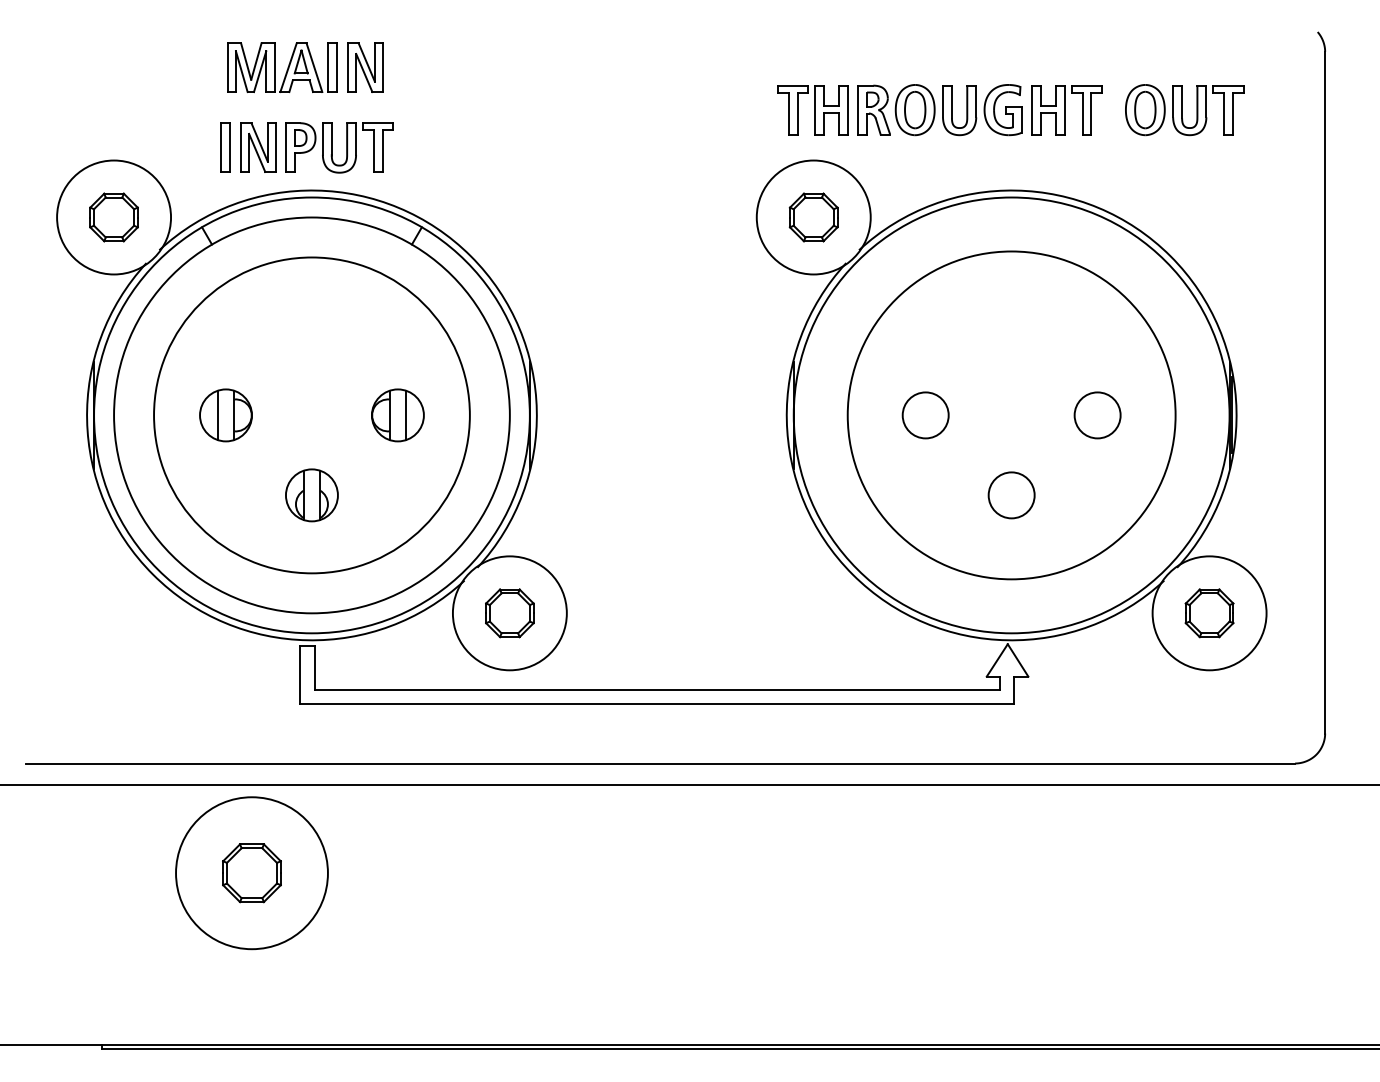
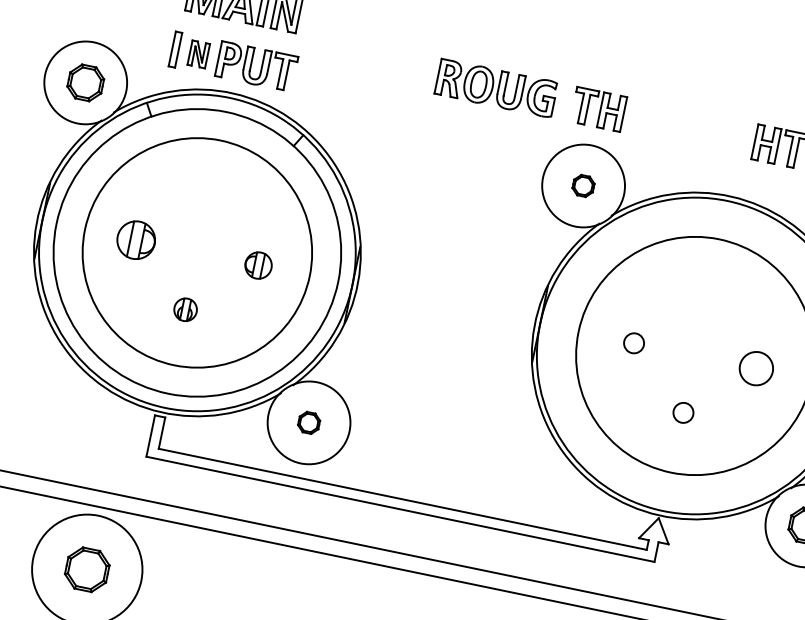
part: (939, 110) -> (496, 88), moved
part: (258, 147) -> (198, 54), size x0.7
part: (813, 217) -> (583, 185), size x0.6
part: (397, 415) -> (258, 265), size x0.7
circle: (925, 415) -> (633, 343), size x0.6
part: (311, 495) -> (185, 309), size x0.6
circle: (1011, 495) -> (683, 412), size x0.6
part: (509, 613) -> (308, 422), size x0.6

